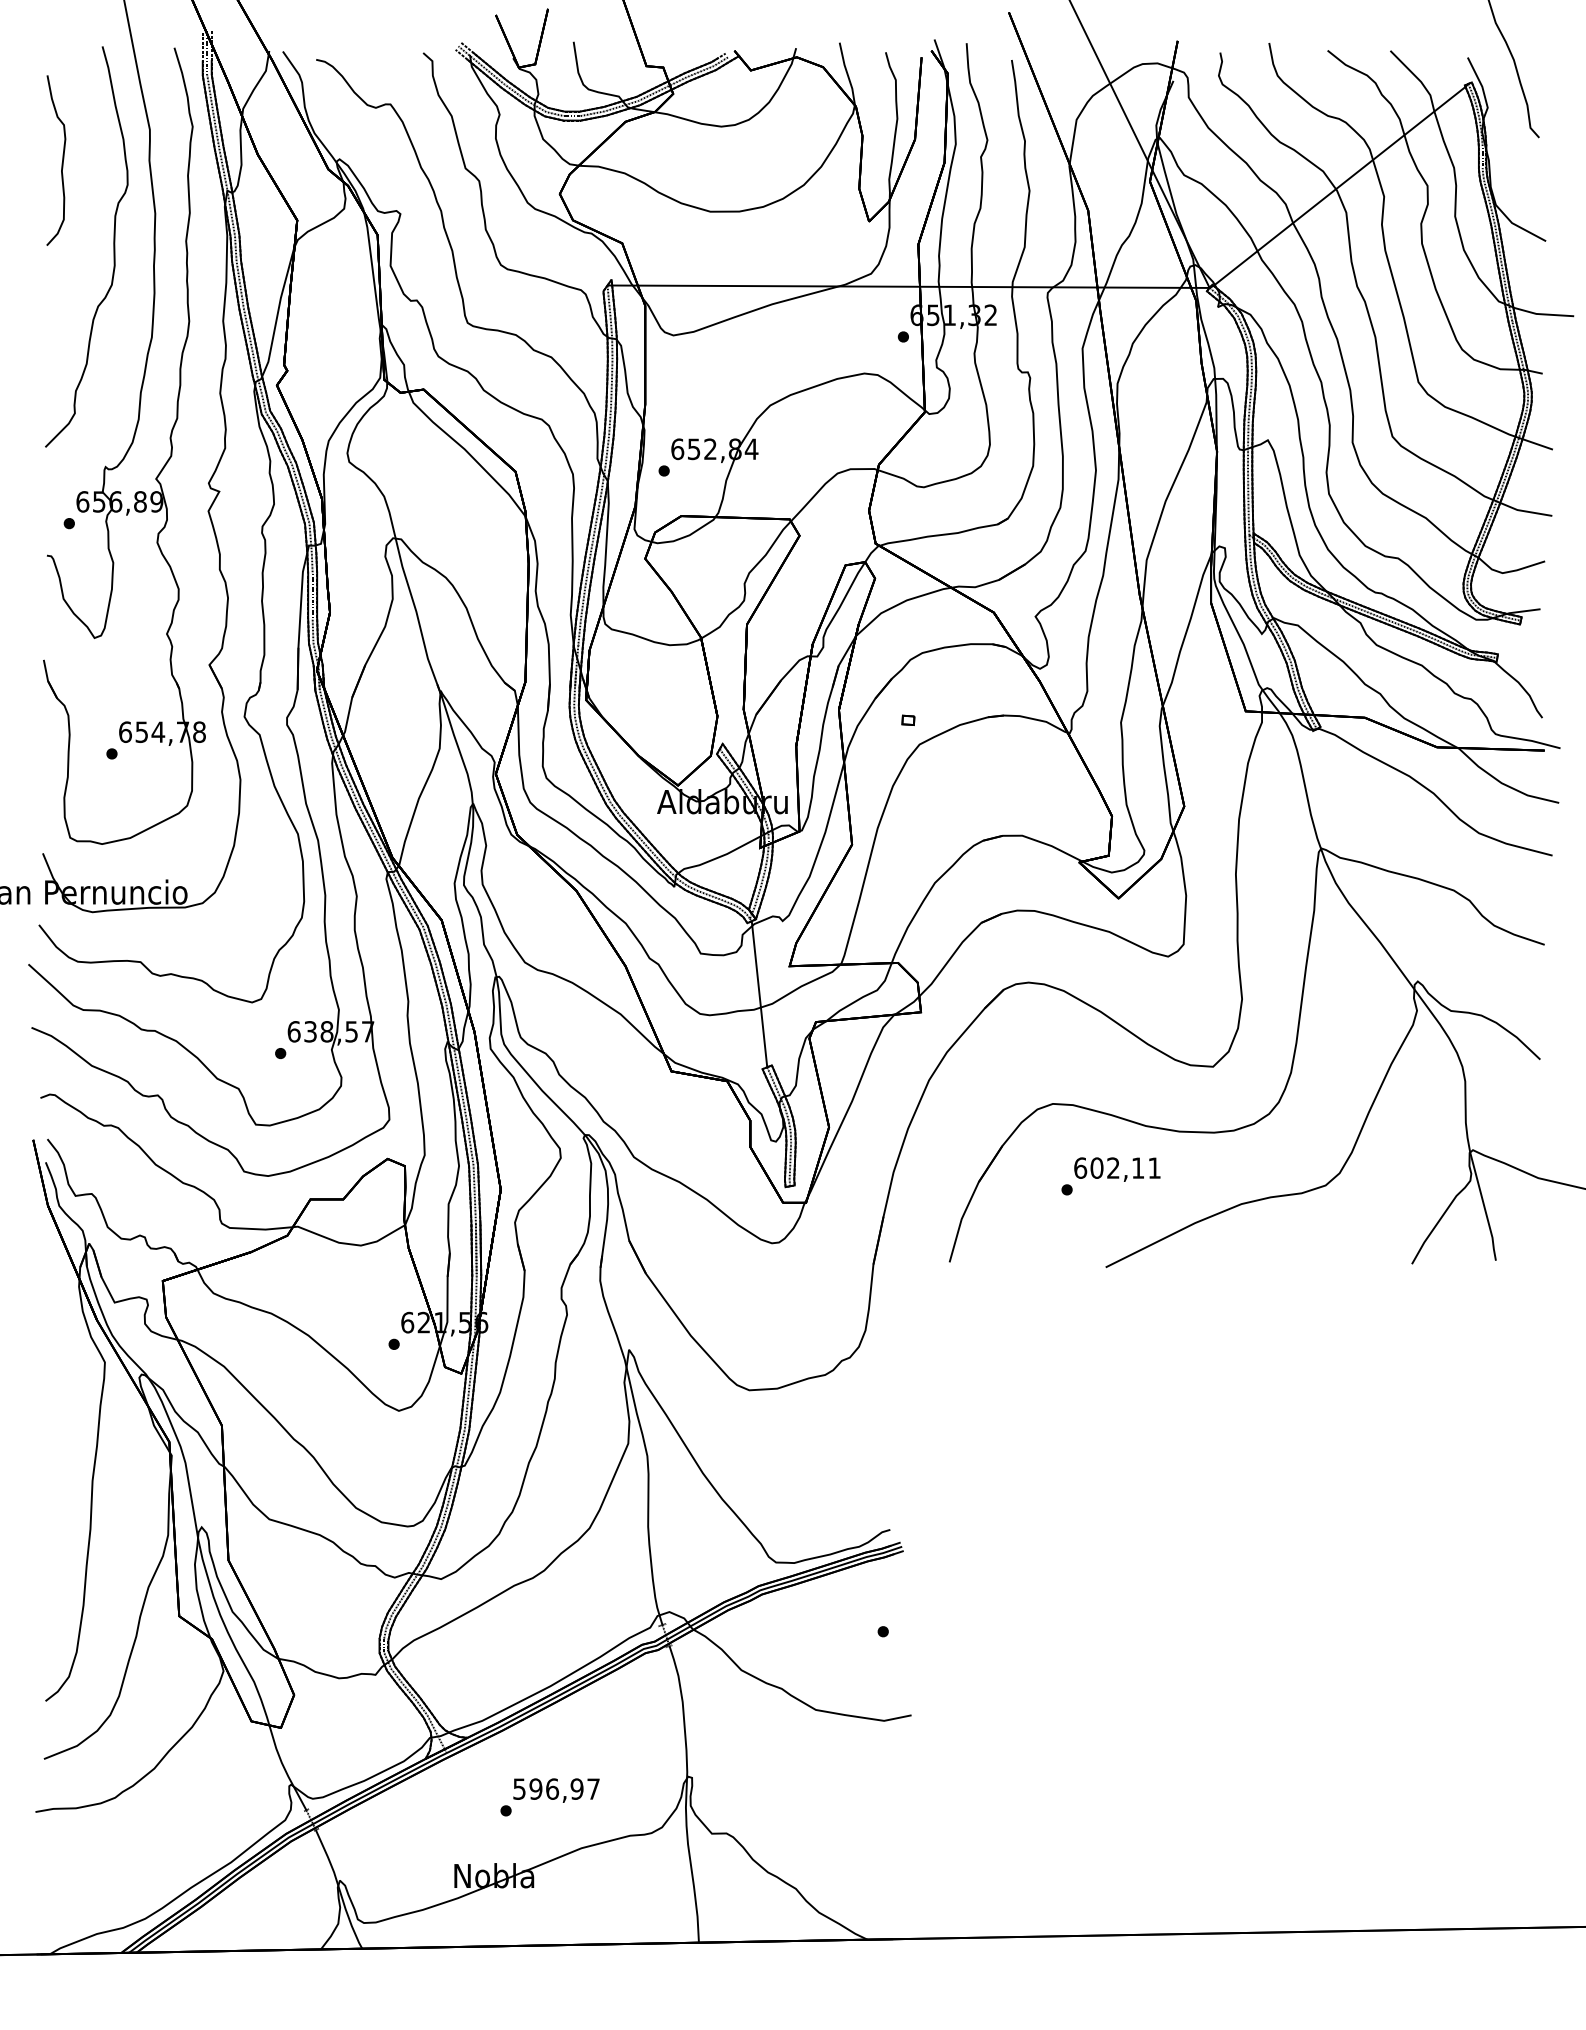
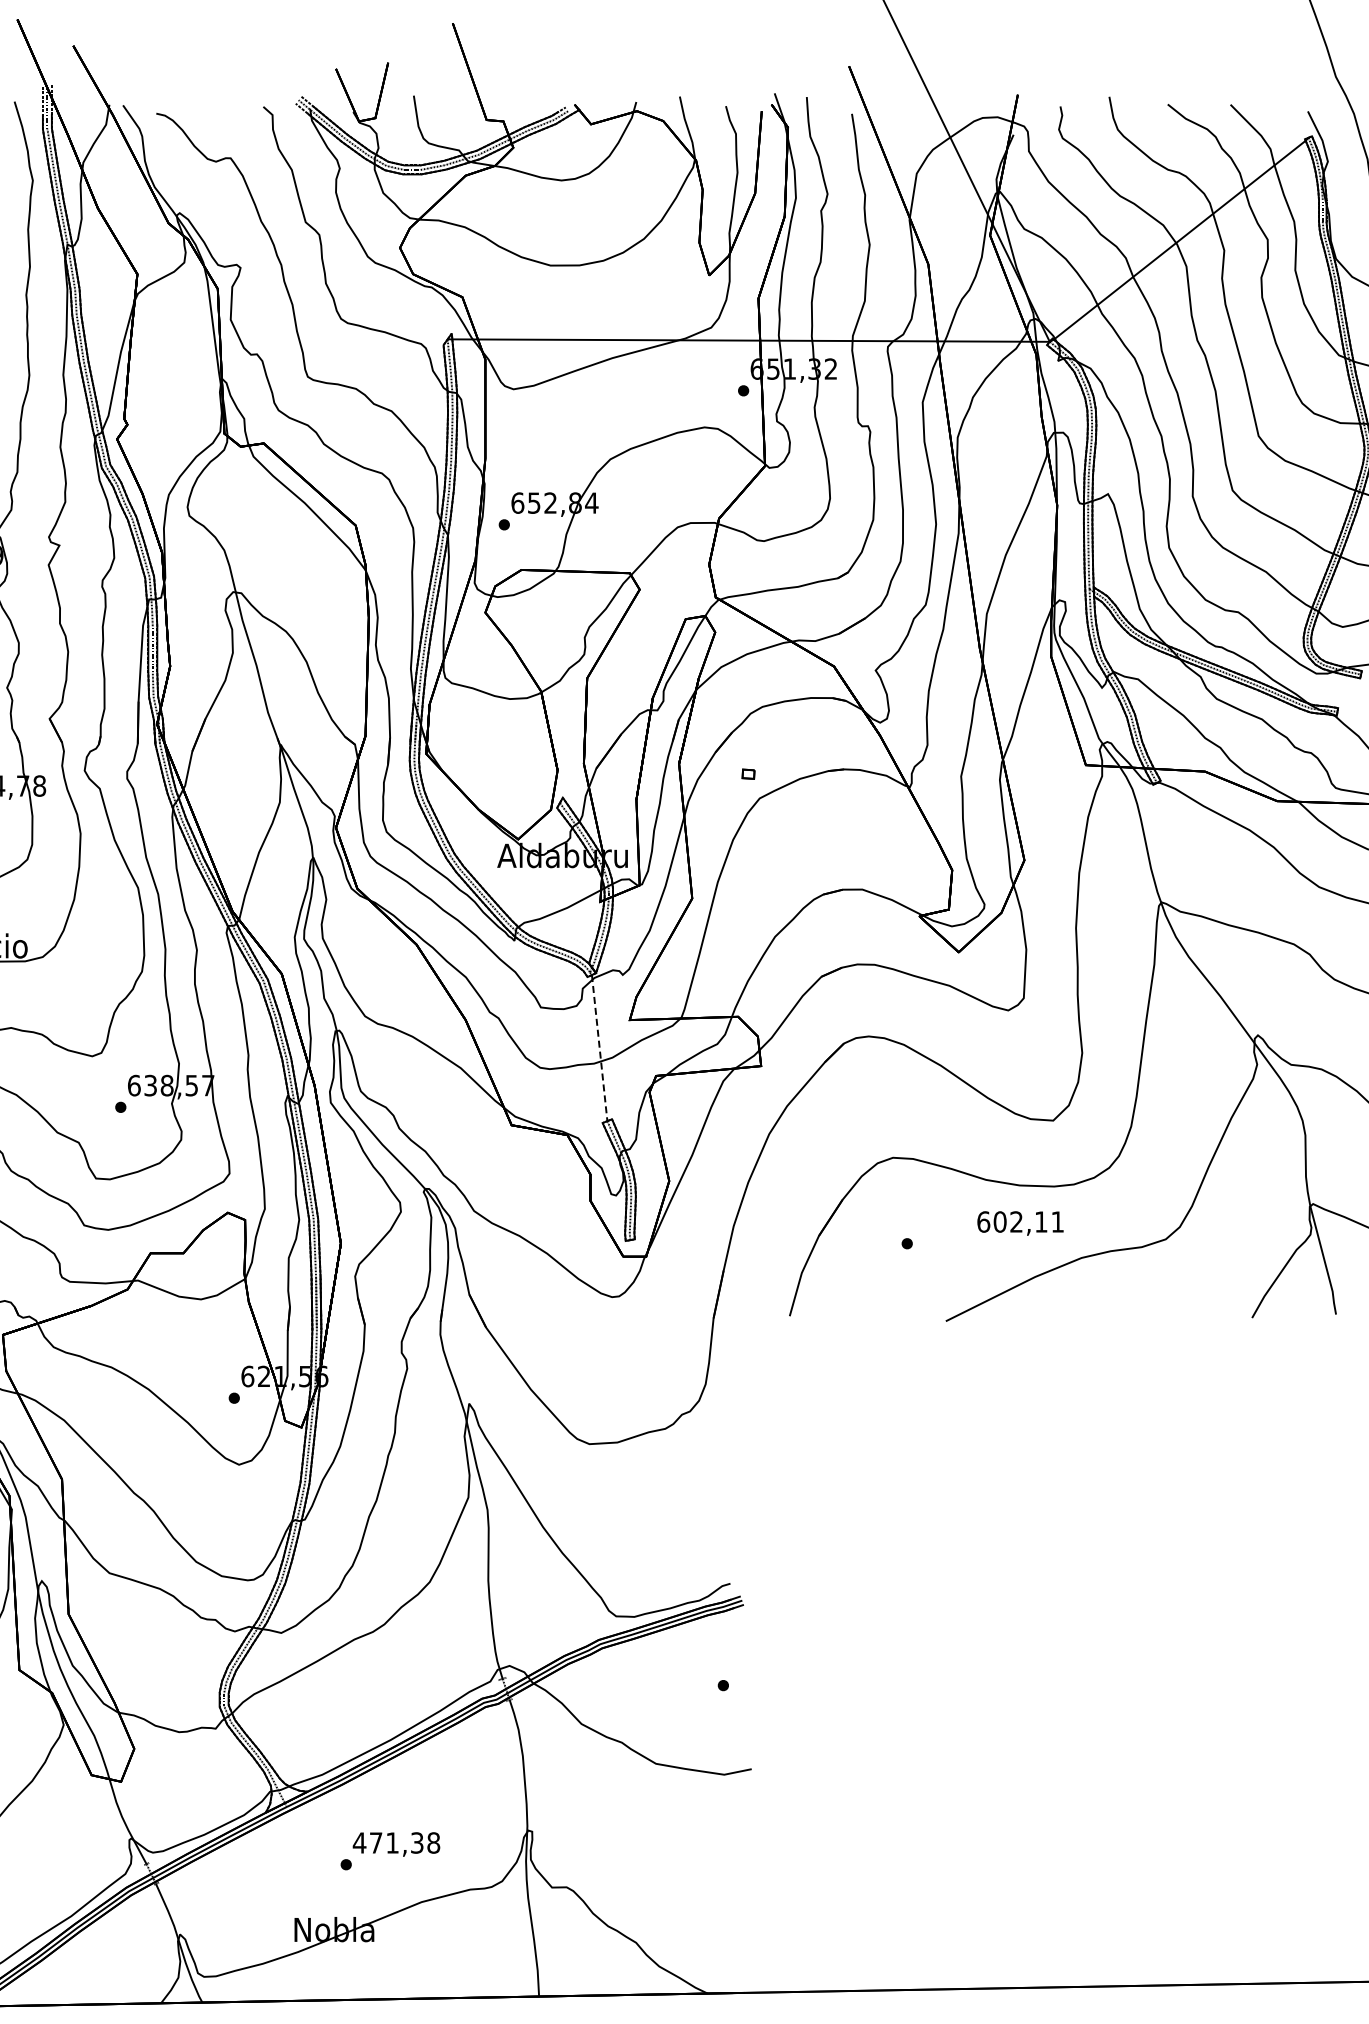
line: (759, 994) -> (599, 1048), solid -> dashed
text: (1117, 1169) -> (1020, 1223), moved
text: (556, 1788) -> (396, 1842), 596,97 -> 471,38

